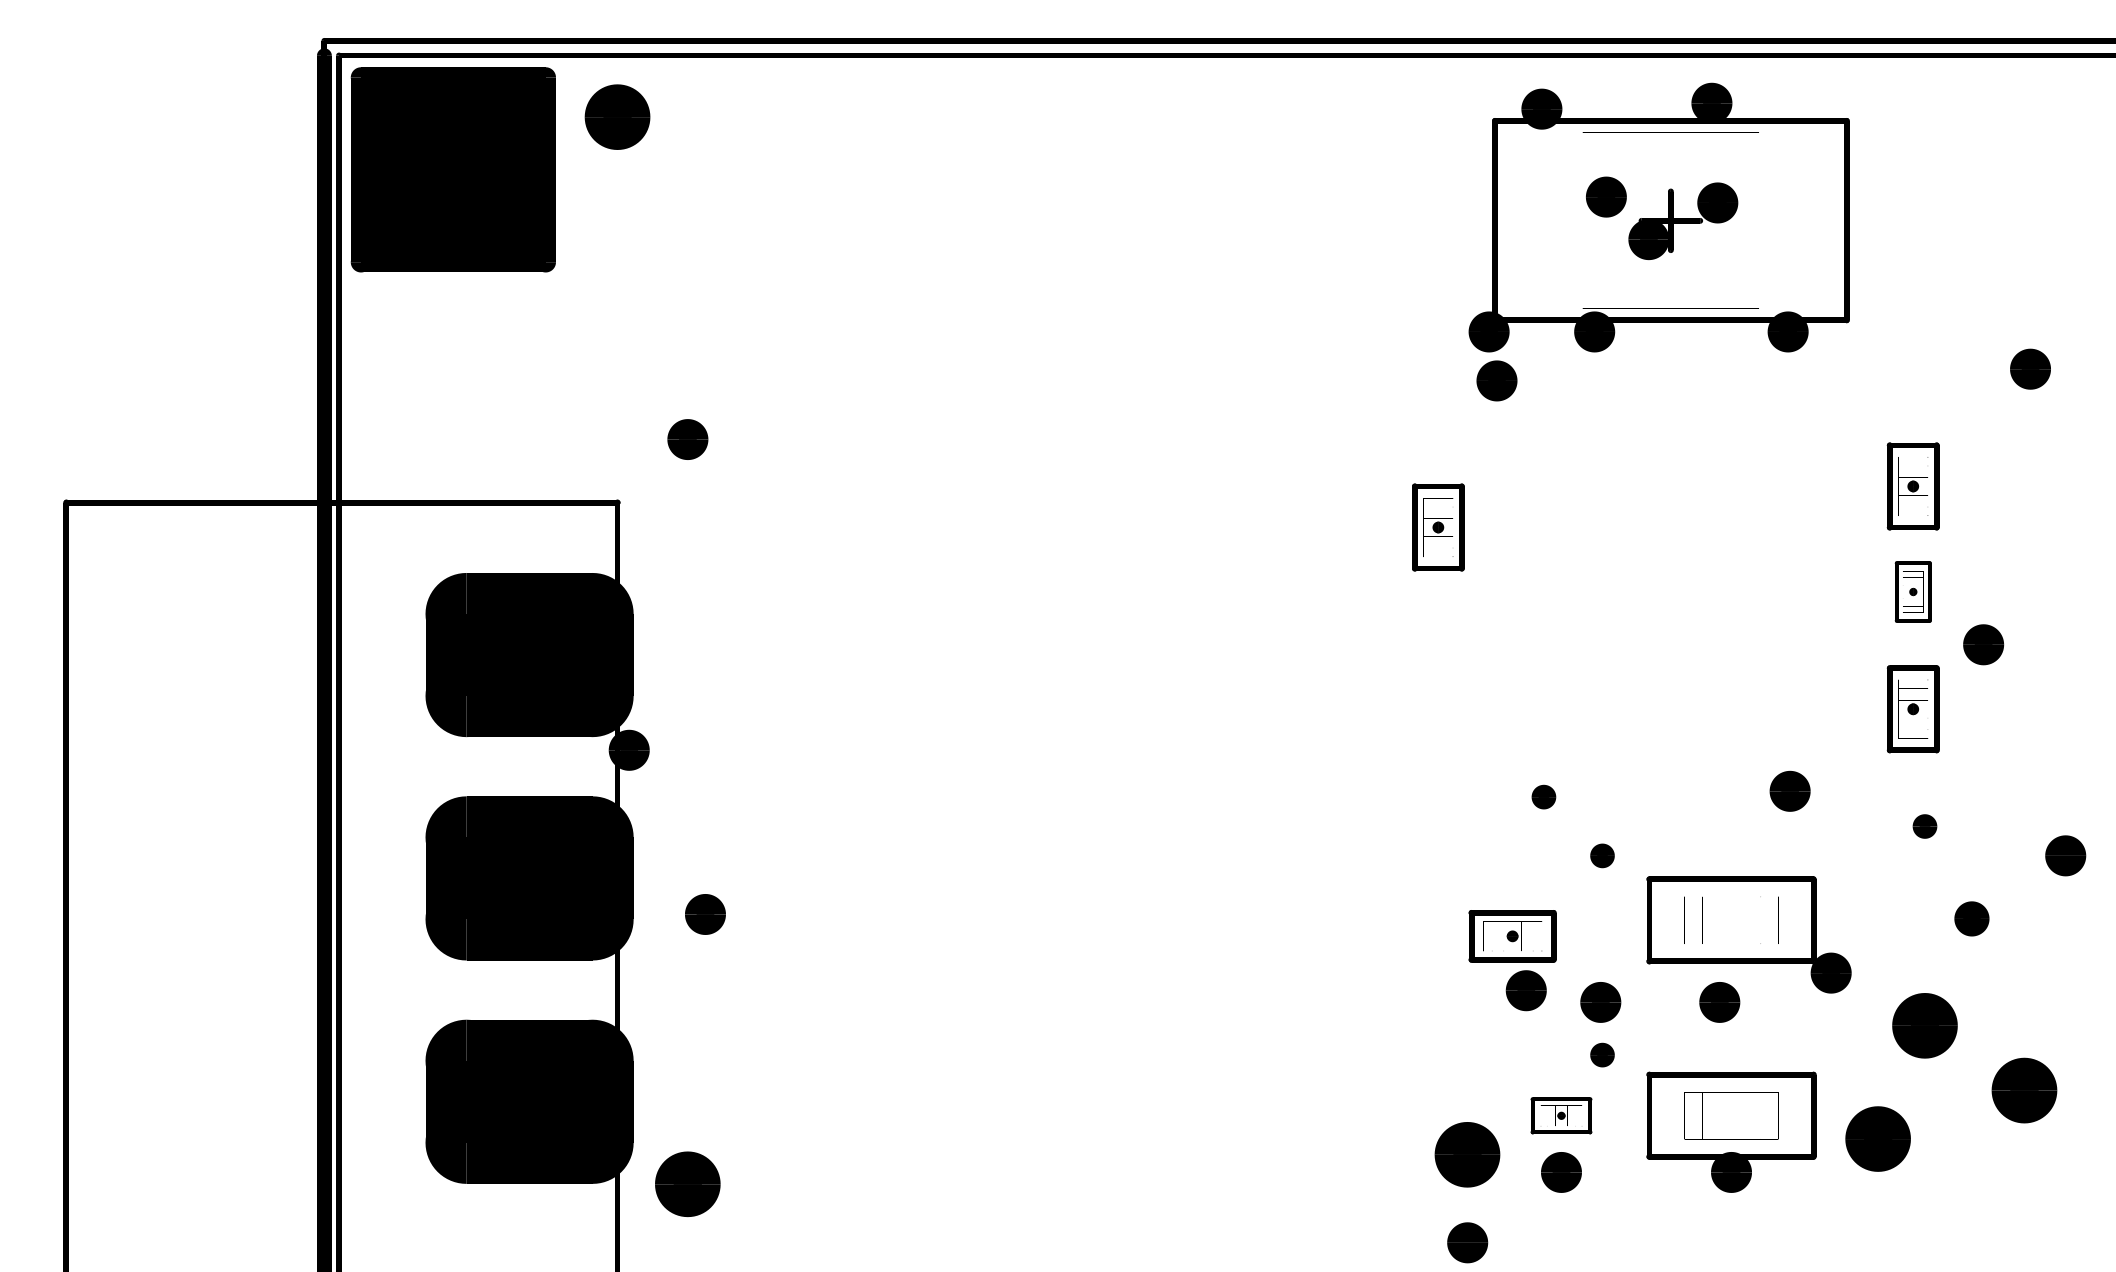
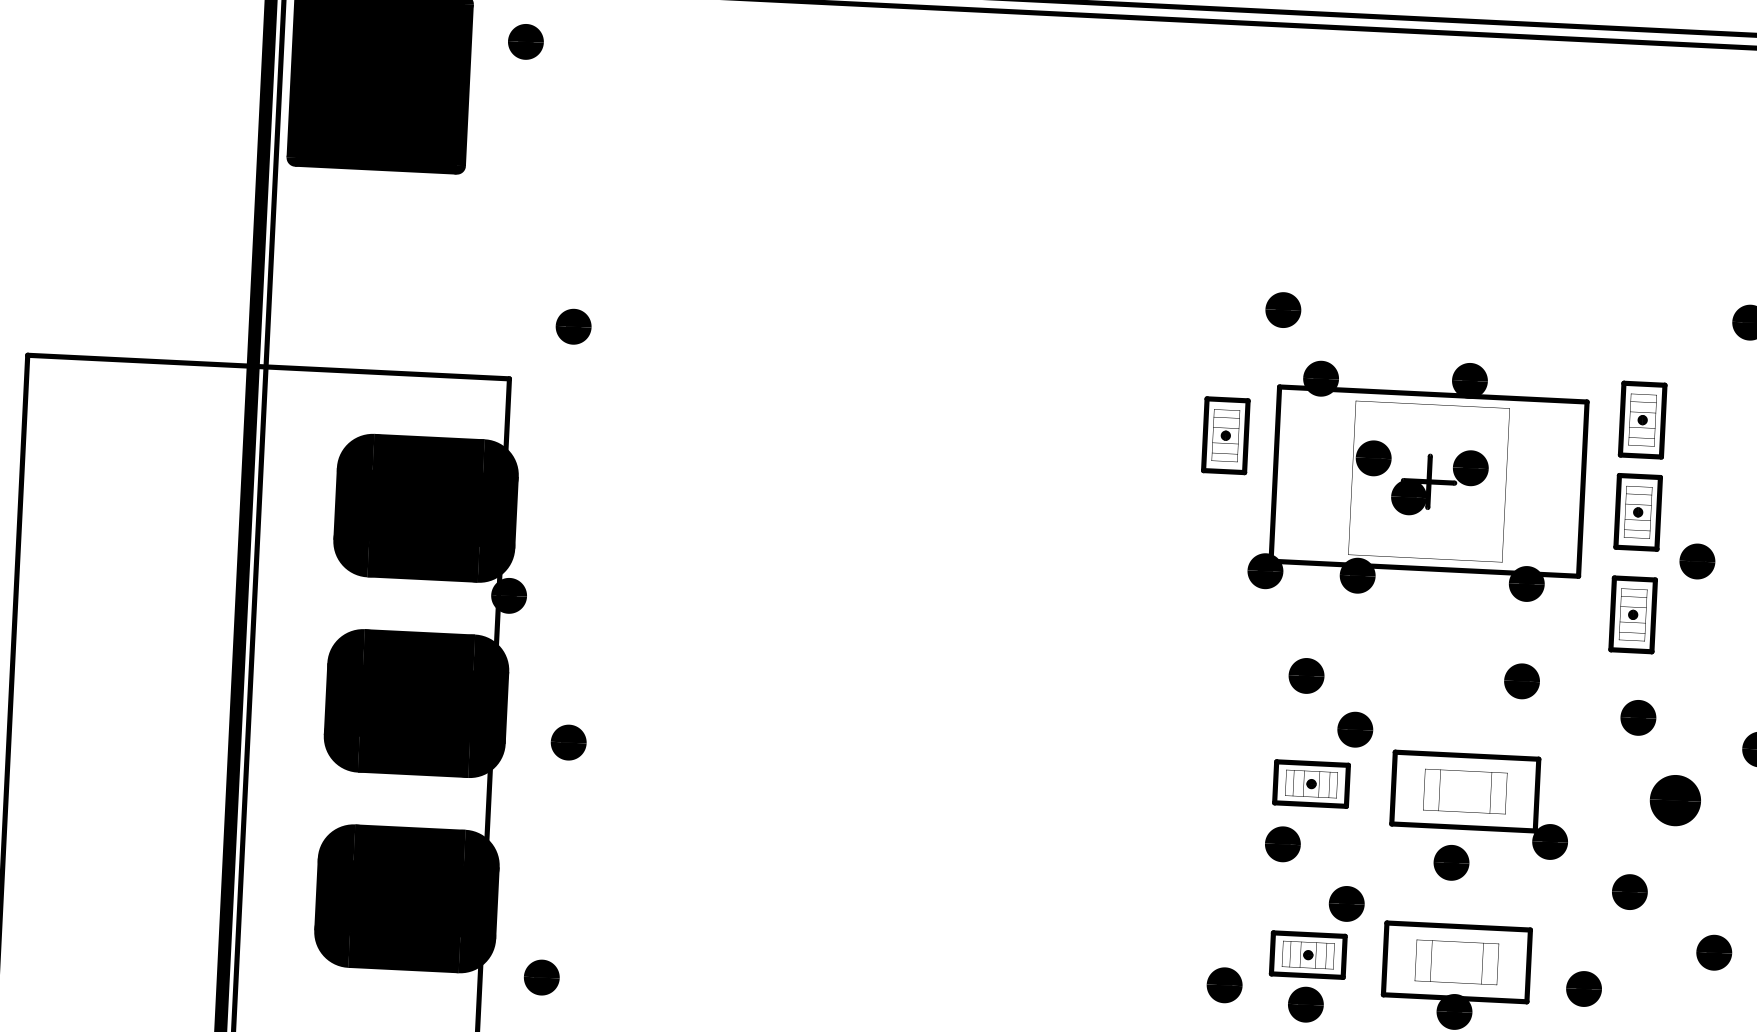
part: (617, 116) -> (525, 41), size x0.62
part: (1658, 217) -> (1418, 478), moved
part: (1913, 591) -> (1638, 511), size x1.43
part: (1543, 796) -> (1306, 675), size x1.67
part: (1924, 826) -> (1637, 717), size x1.67
part: (1602, 855) -> (1355, 729), size x1.67
part: (1971, 918) -> (1675, 800), size x1.67
part: (1512, 936) -> (1311, 784), moved
part: (1600, 1002) -> (1347, 857), removed
part: (1924, 1025) -> (1629, 891), size x0.62
part: (1602, 1054) -> (1346, 903), size x1.67
part: (2024, 1089) -> (1714, 951), size x0.62
part: (1561, 1115) -> (1308, 954), size x1.43
part: (1877, 1138) -> (1583, 988), size x0.62
part: (1467, 1154) -> (1224, 984), size x0.62
part: (687, 1183) -> (541, 976), size x0.62

